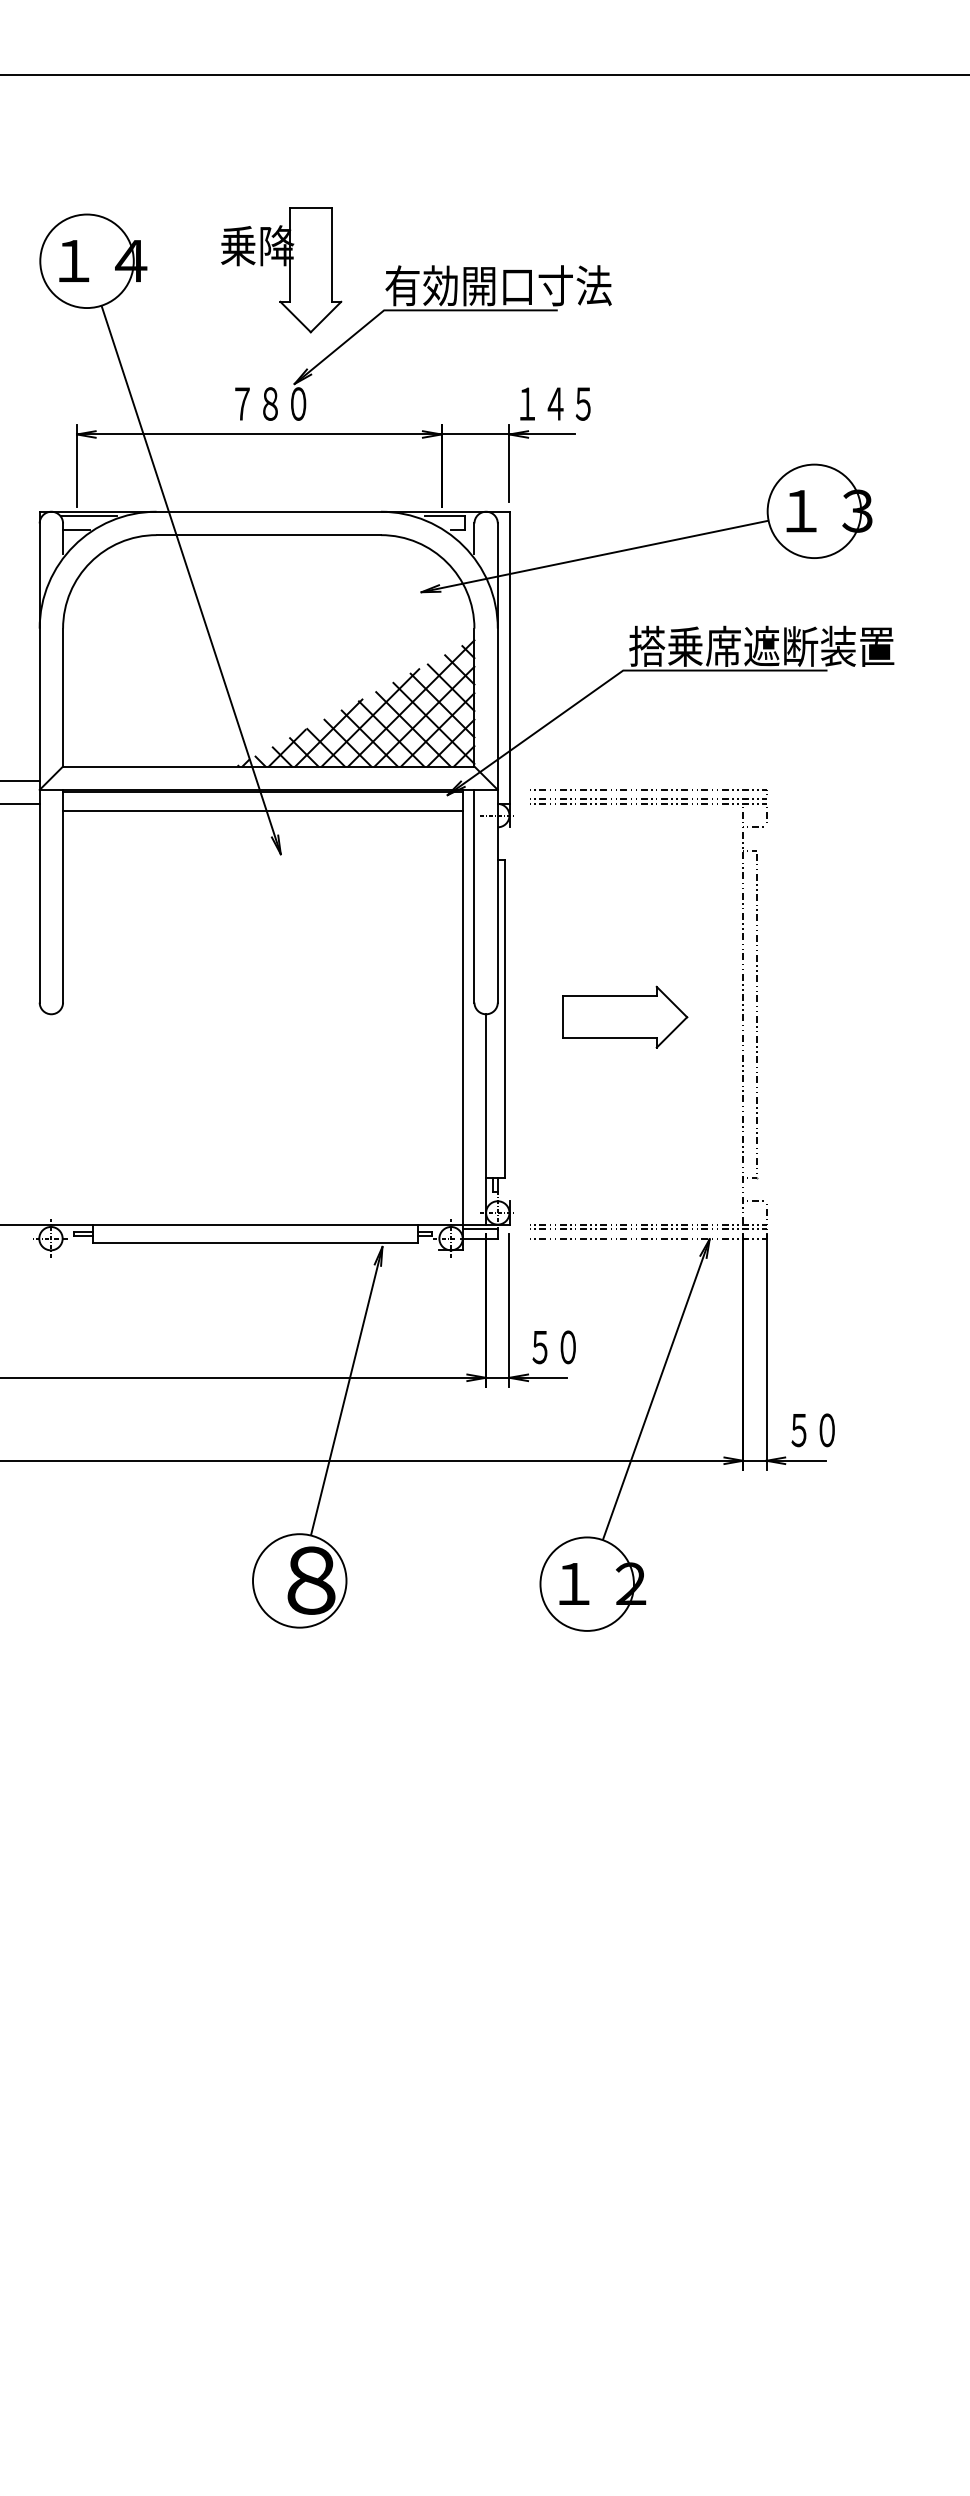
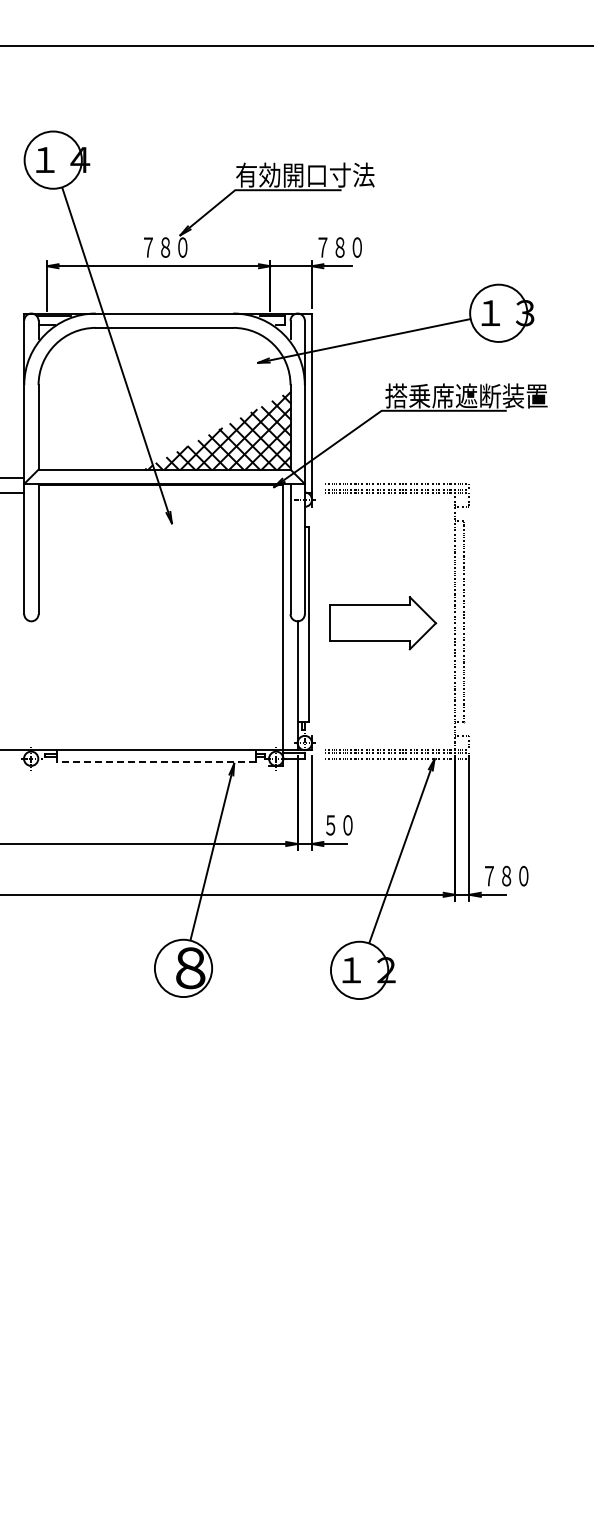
part: (281, 270) -> (172, 165), removed
text: (554, 403) -> (339, 247), １４５ -> ７８０
line: (262, 810) -> (160, 496), removed
part: (624, 1016) -> (382, 622), size x1.4
line: (255, 1243) -> (156, 761), solid -> dashed
text: (827, 1429) -> (506, 875), ５０ -> ７８０

